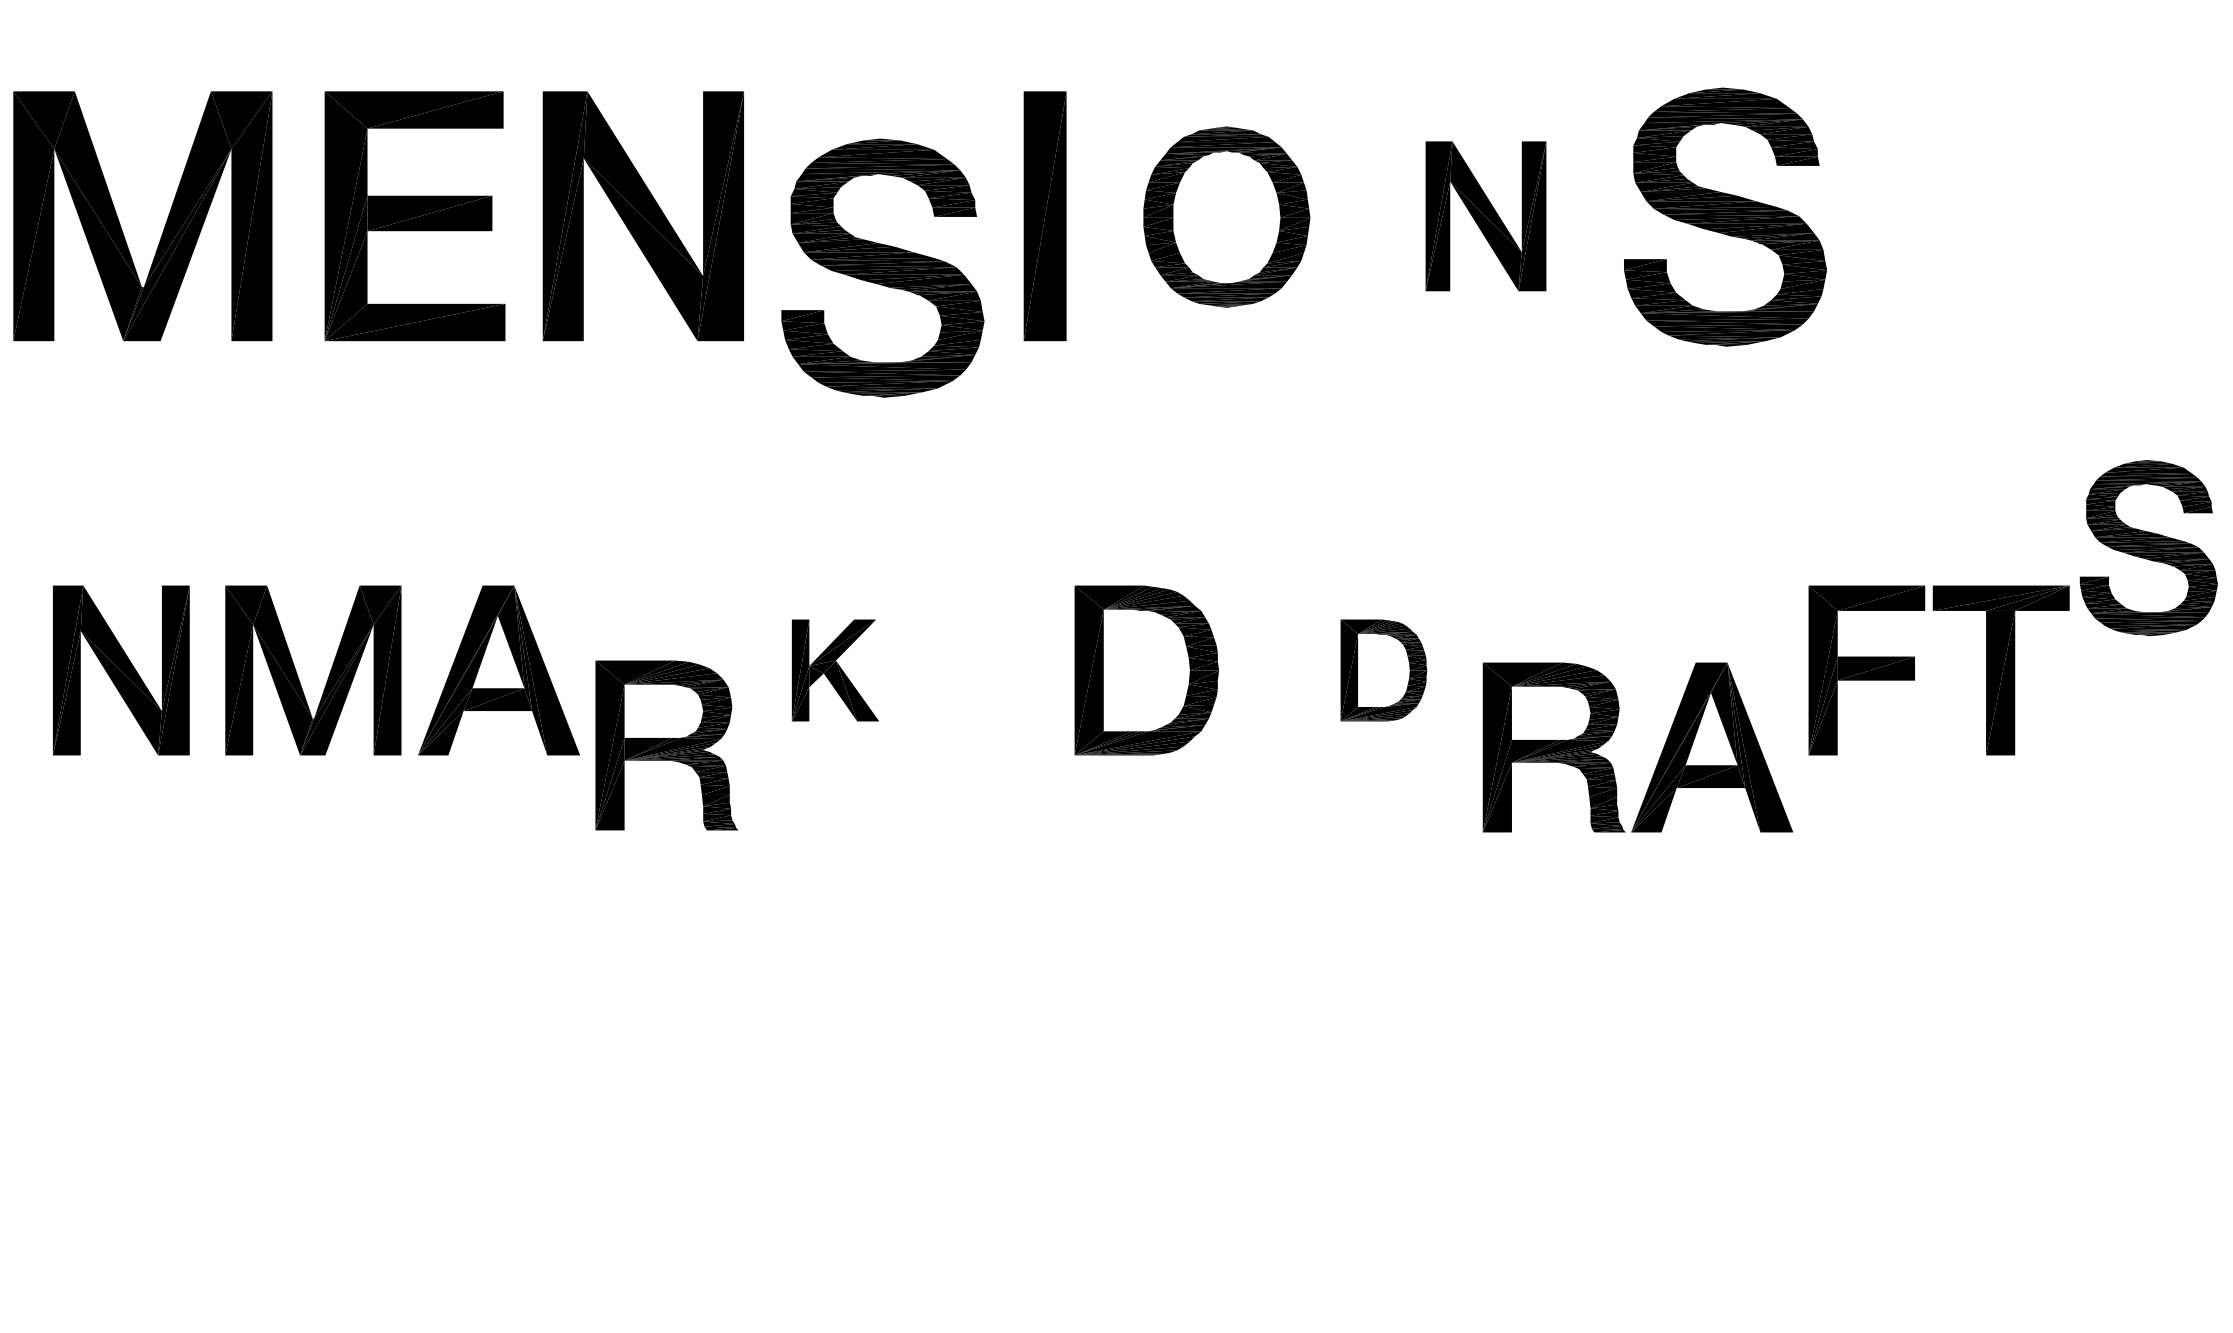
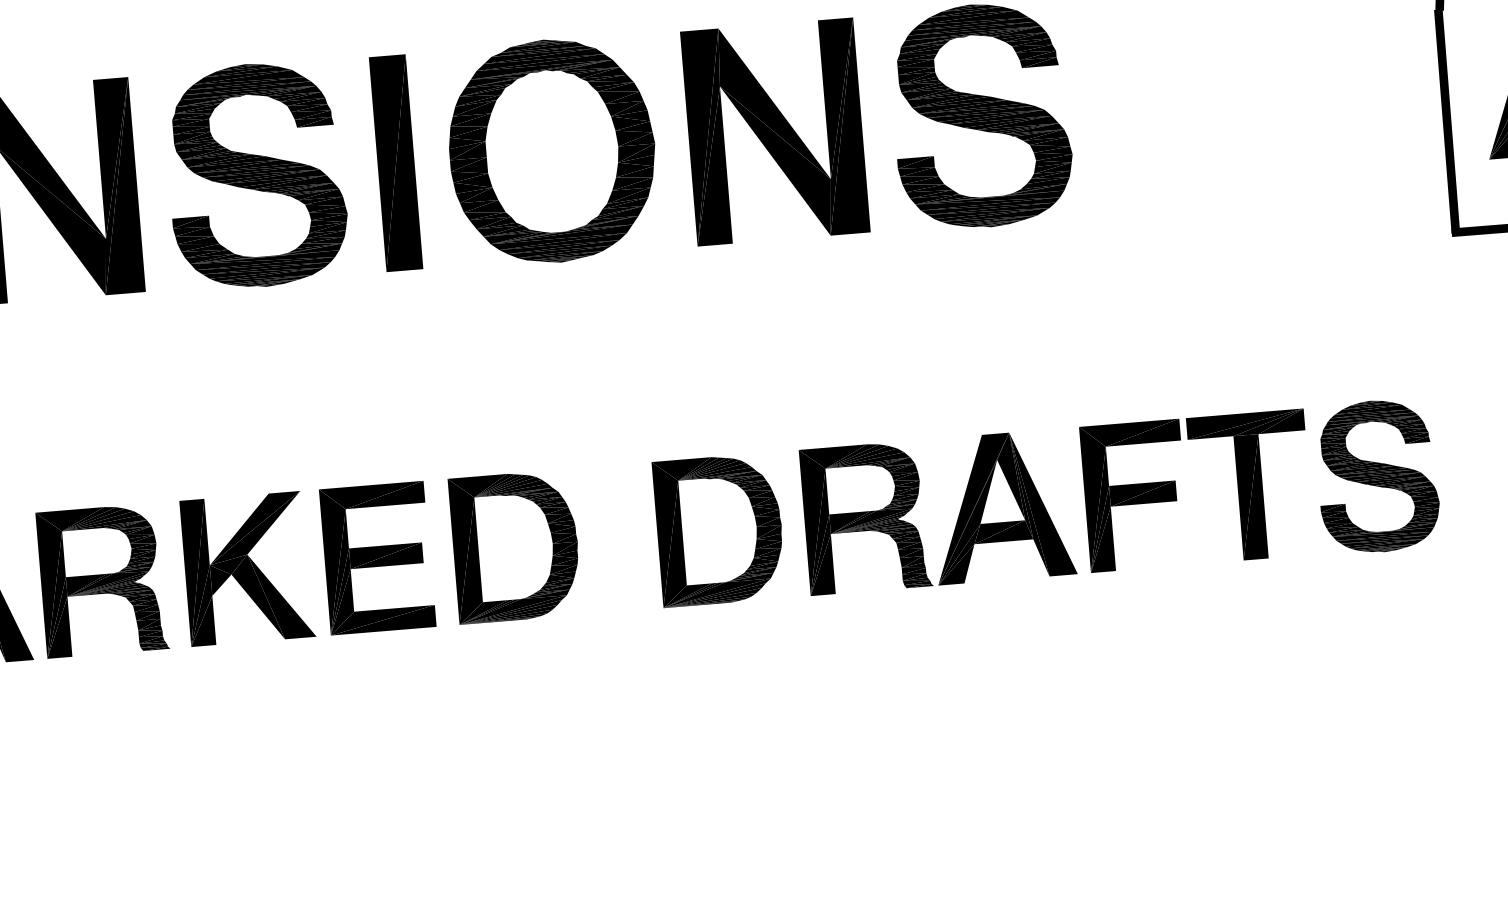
part: (1226, 216) -> (552, 150), size x1.43
part: (1485, 216) -> (774, 132), size x1.67
part: (882, 267) -> (256, 174), moved
part: (2148, 548) -> (1377, 476), moved
part: (835, 670) -> (247, 568), size x1.67
part: (986, 670) -> (377, 558), added
part: (1383, 670) -> (719, 530), size x1.67
part: (666, 745) -> (102, 580), moved
part: (1660, 754) -> (958, 516), moved

